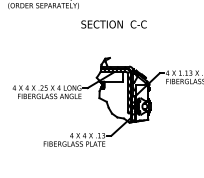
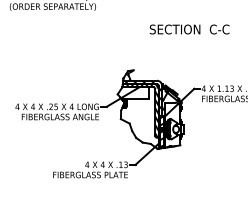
text: (113, 24) -> (189, 29), moved

